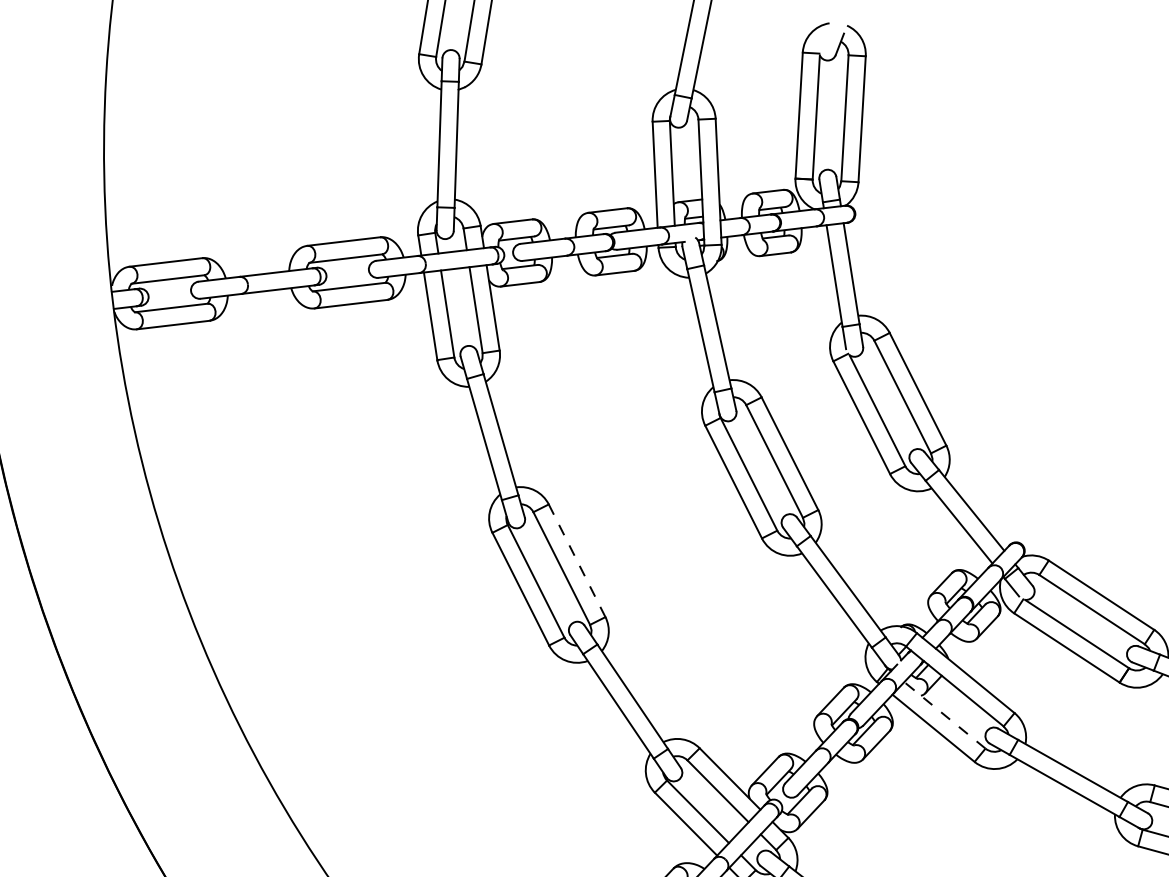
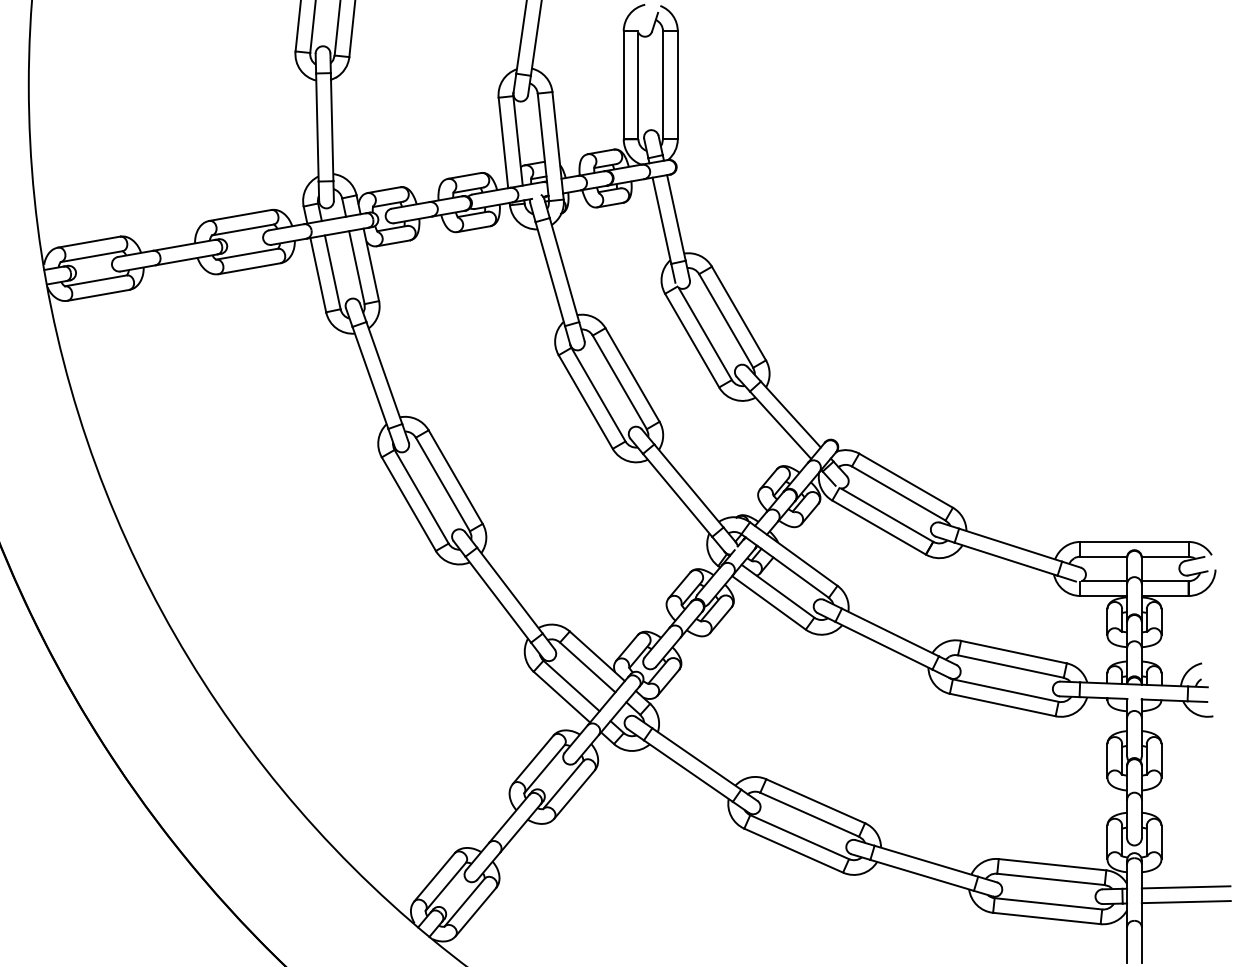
line: (576, 560) -> (455, 476), dashed -> solid
line: (945, 715) -> (778, 591), dashed -> solid

